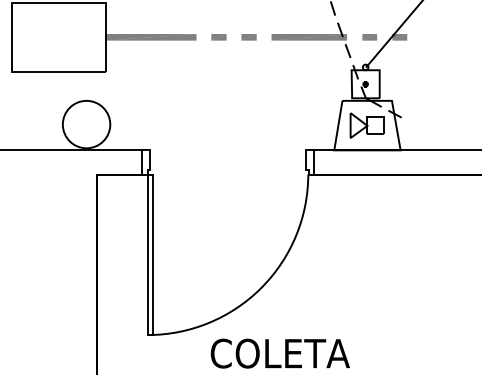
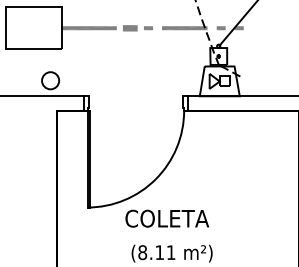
part: (219, 36) -> (130, 27), size x1.6
circle: (86, 124) -> (50, 80), size x0.6

